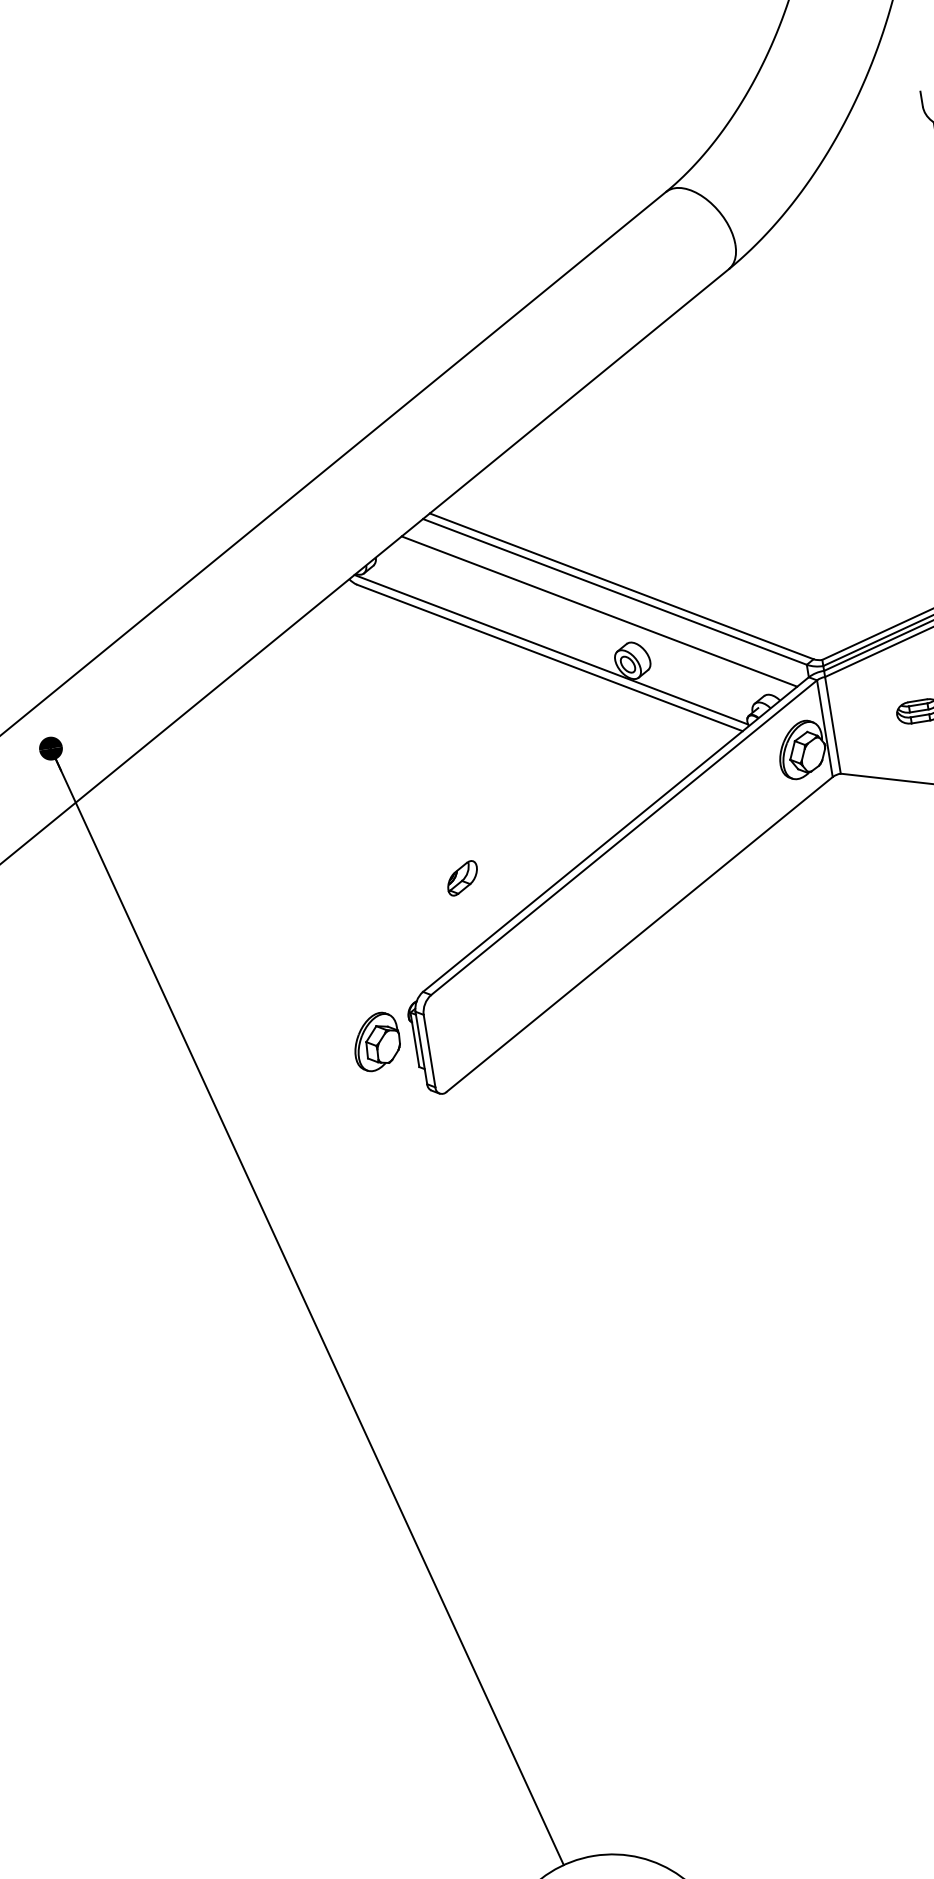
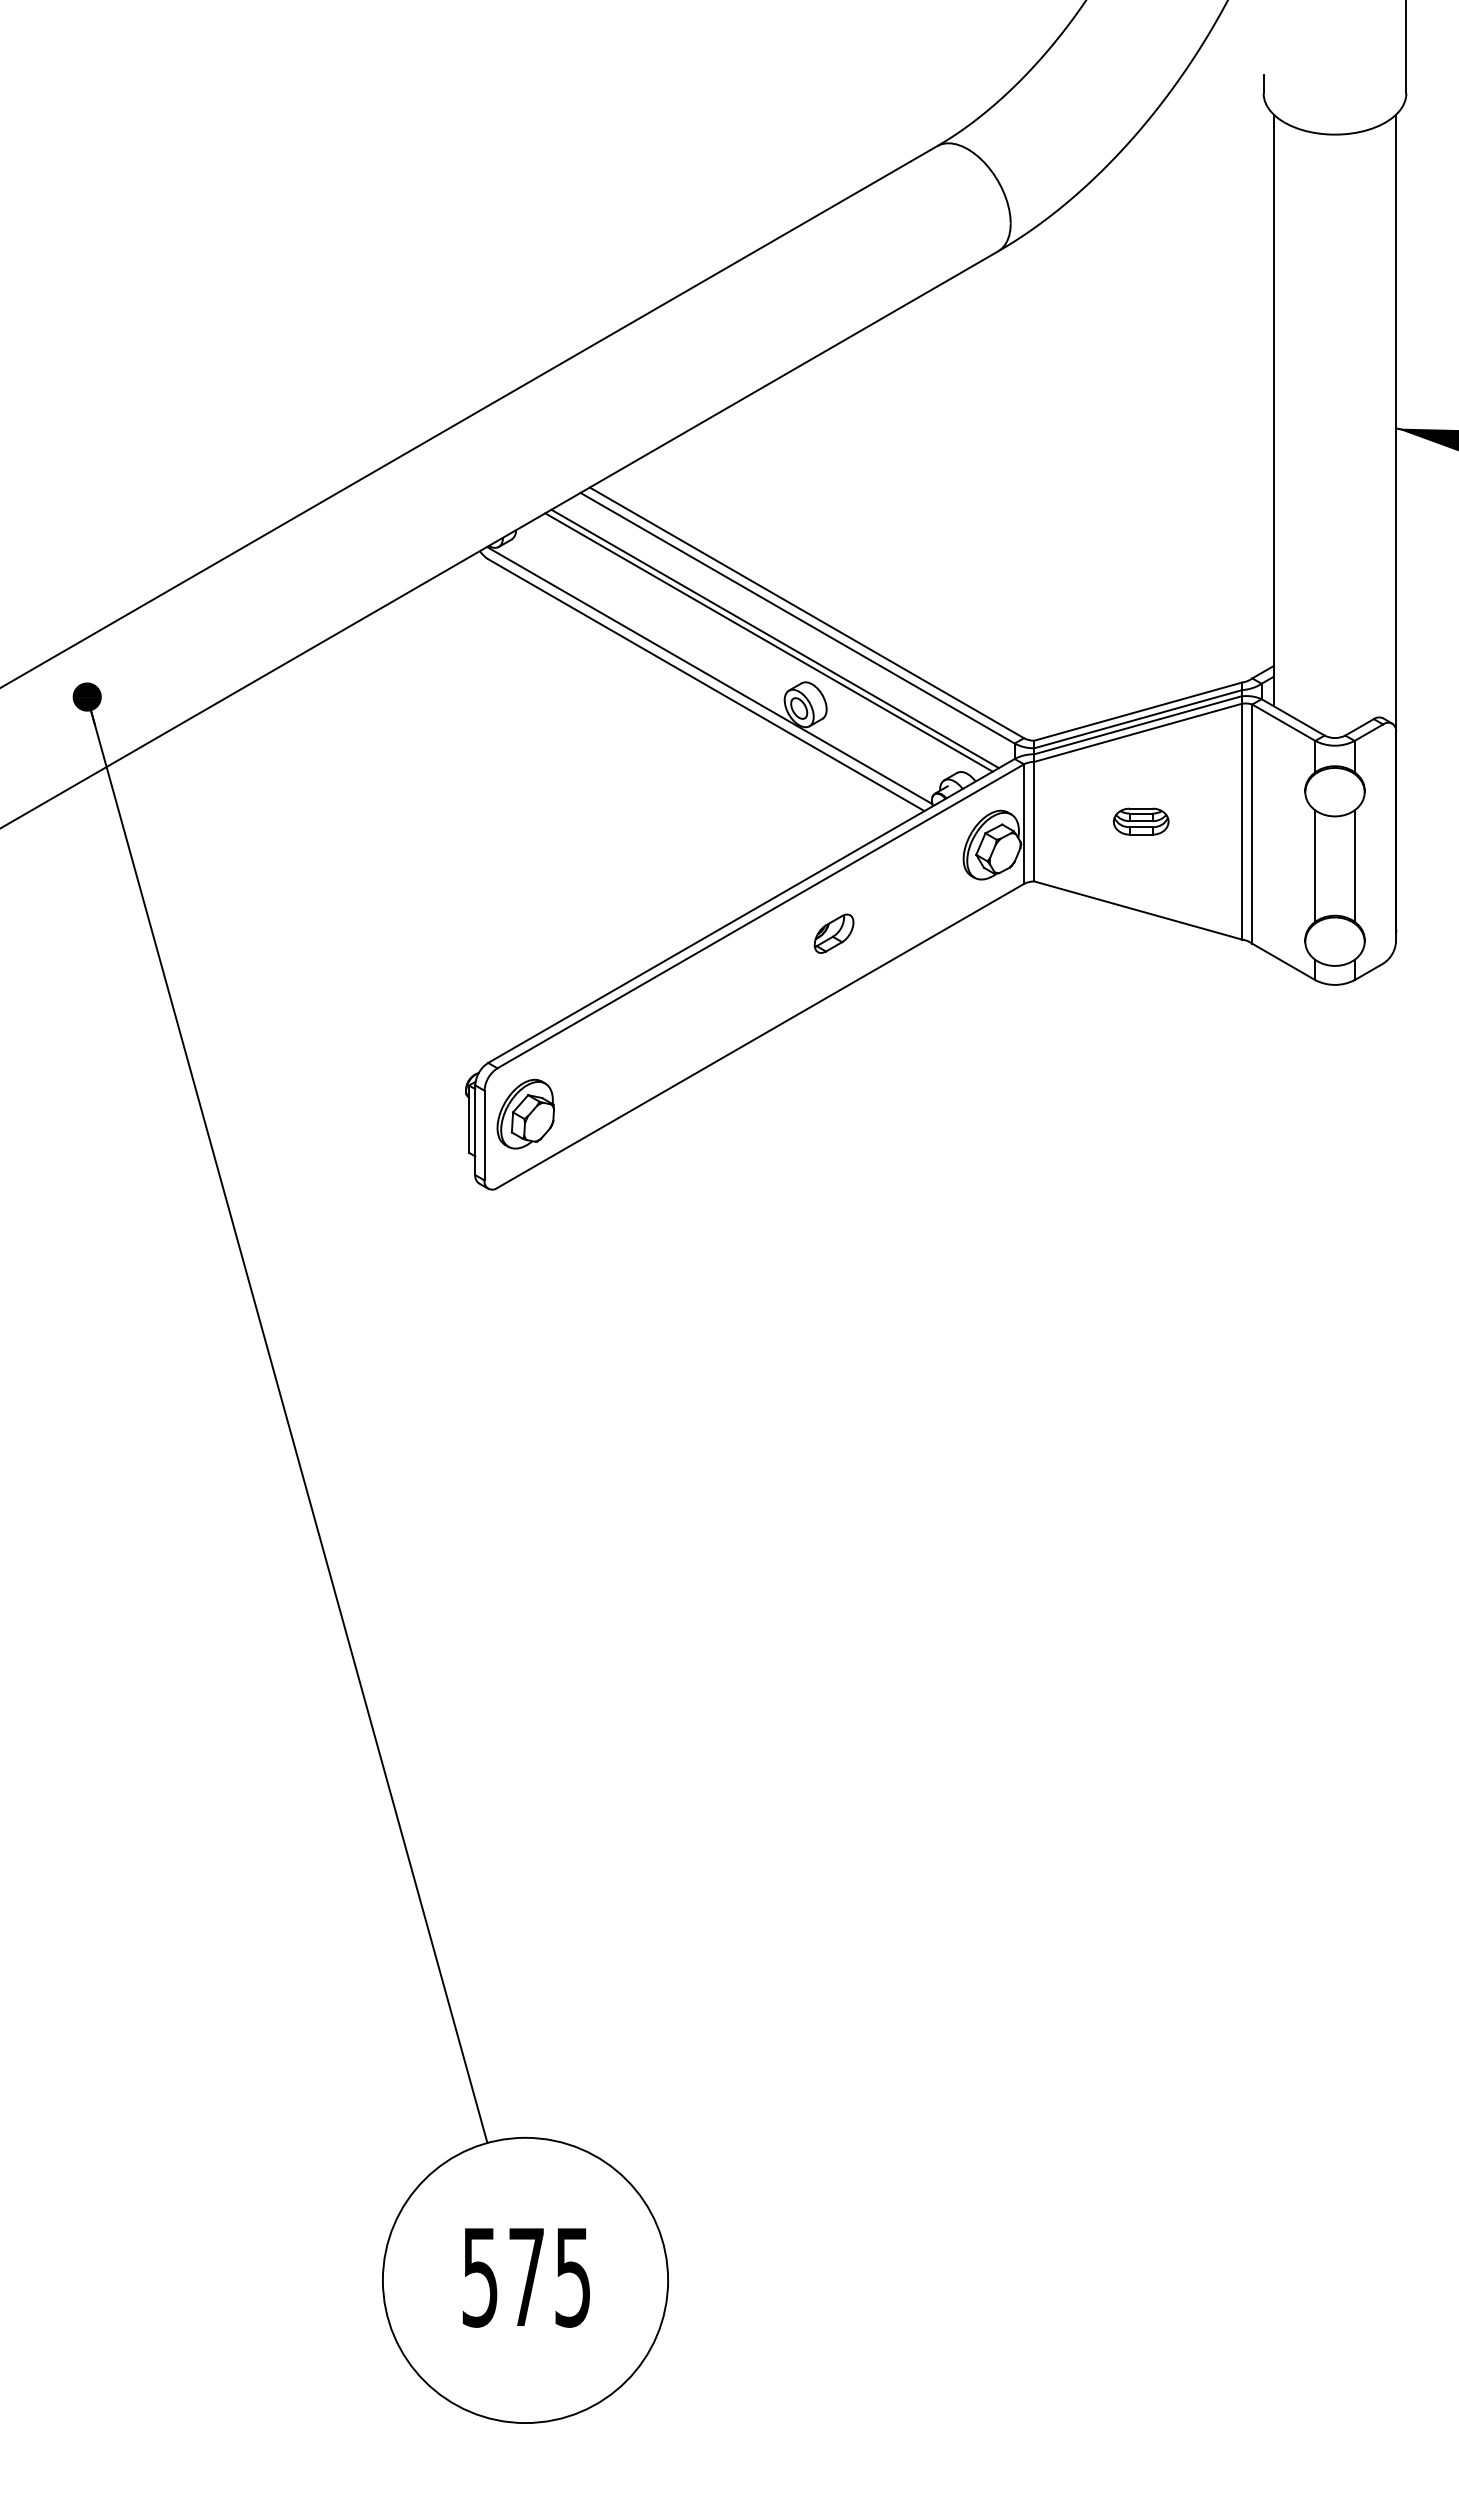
line: (594, 615) -> (768, 642), added
part: (462, 878) -> (833, 933), moved
part: (376, 1041) -> (525, 1113), moved

